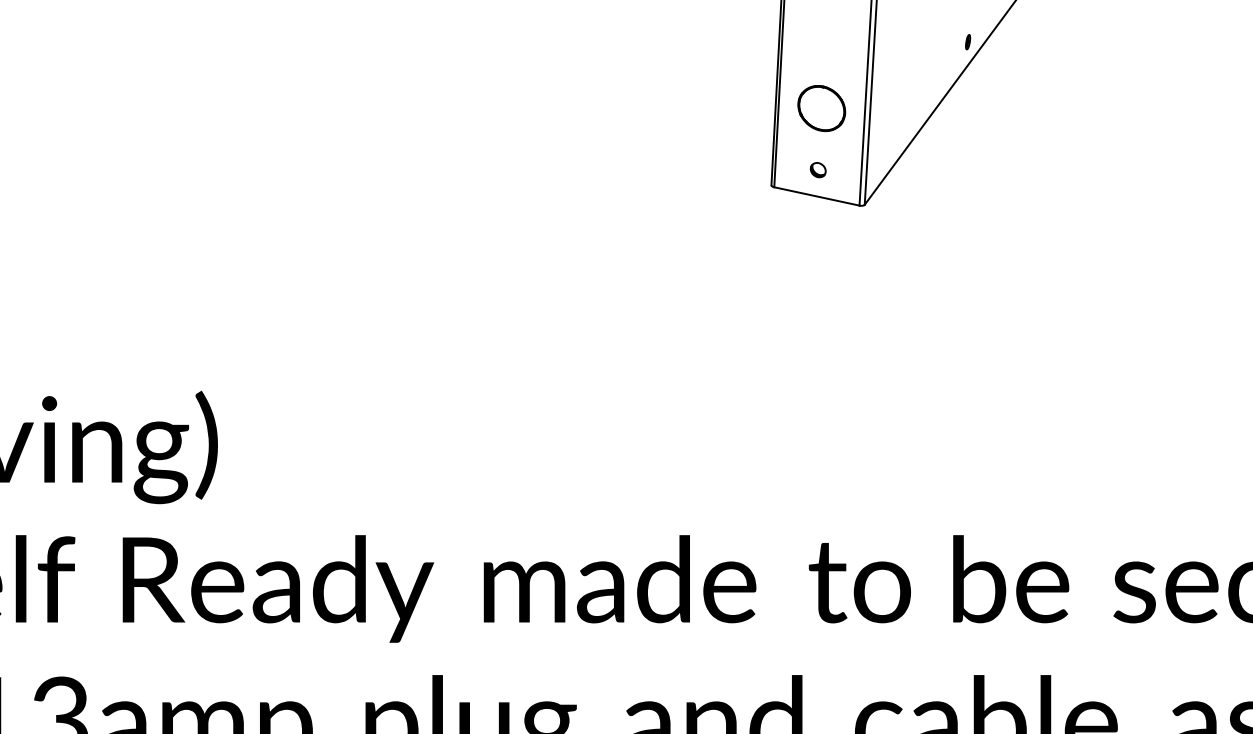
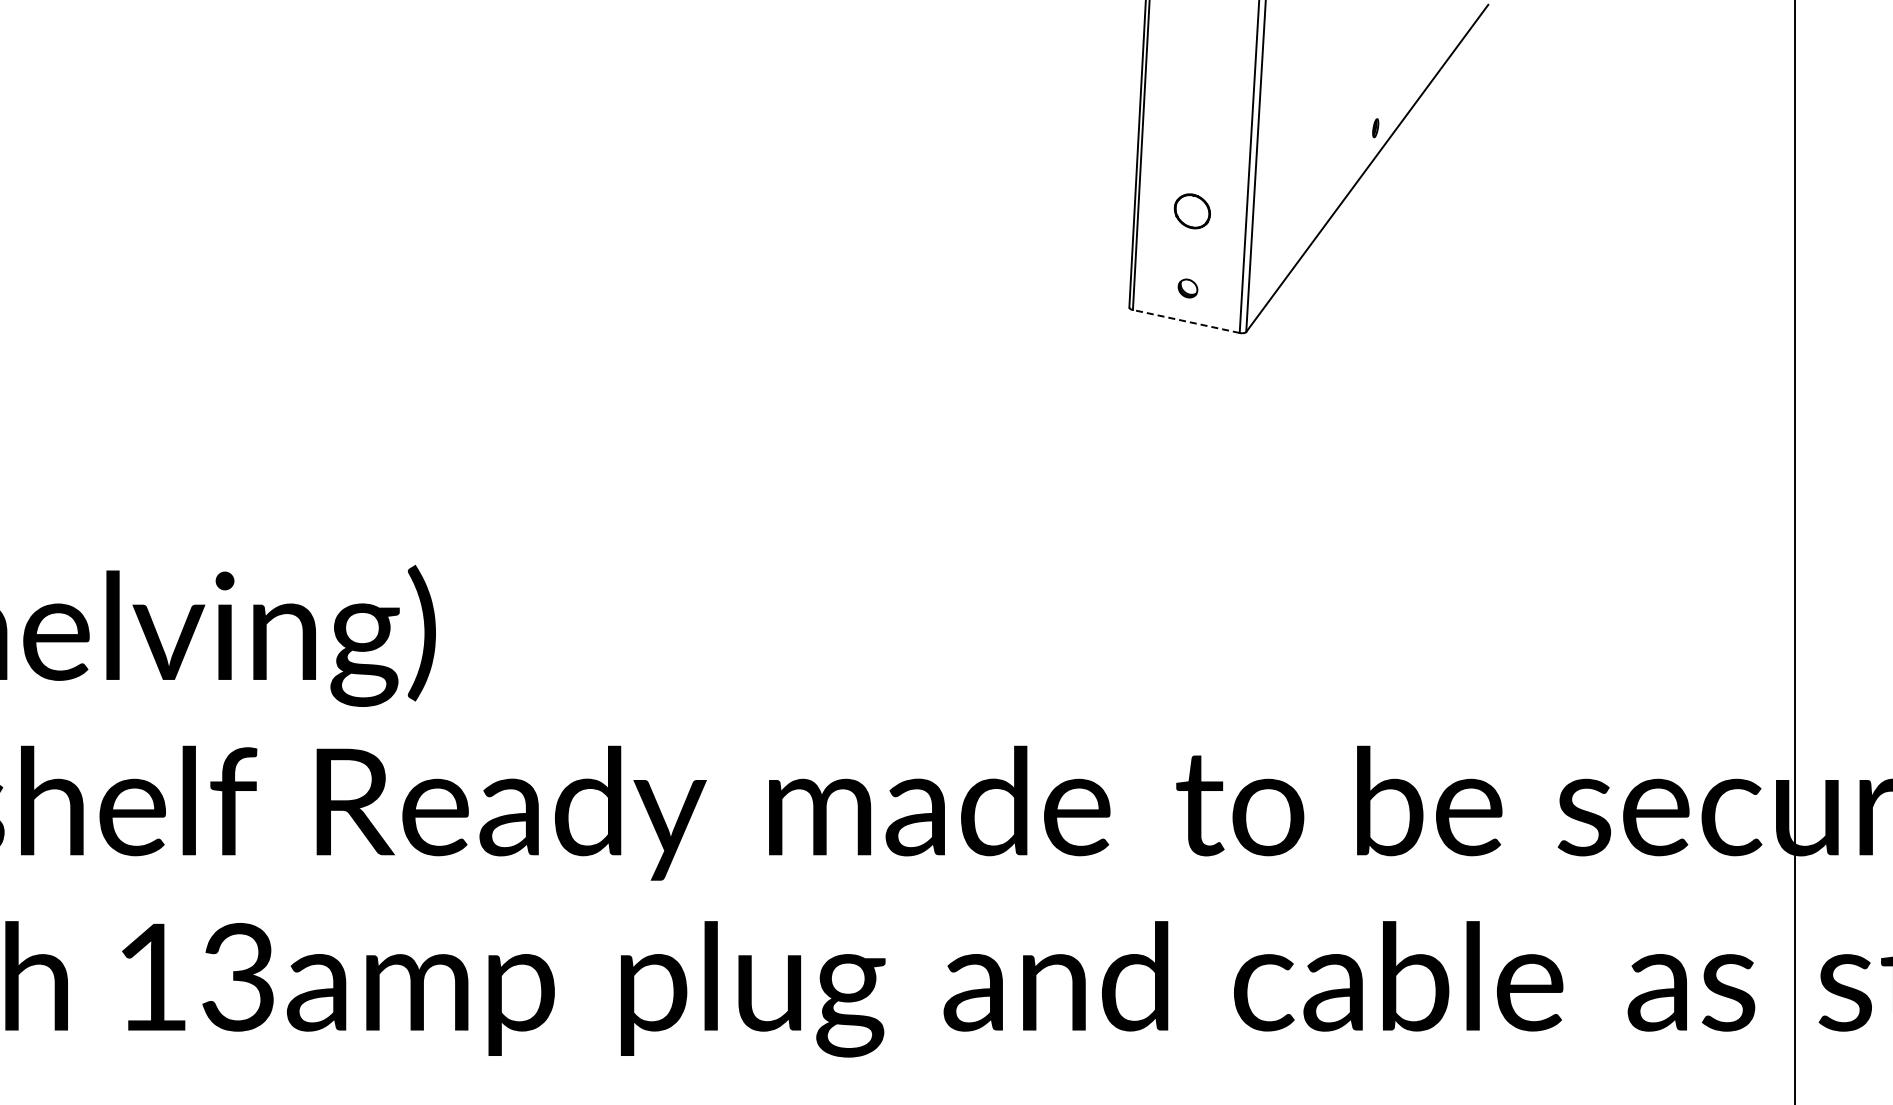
part: (821, 108) -> (1192, 211), size x0.6
line: (817, 196) -> (1186, 321), solid -> dashed

